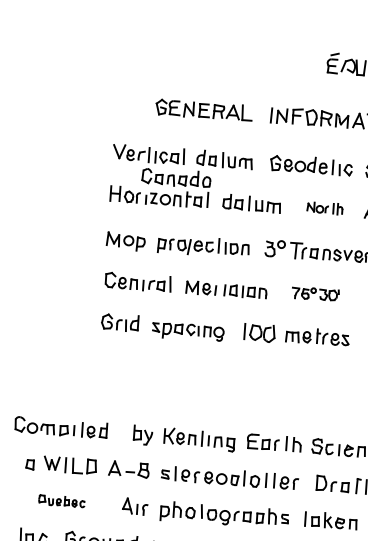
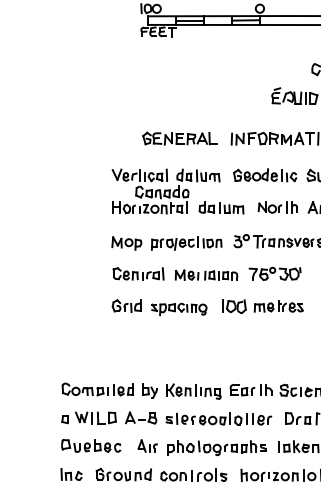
part: (324, 208) -> (277, 207), size x1.43
part: (314, 293) -> (274, 273), size x1.43
part: (60, 427) -> (97, 389), moved
part: (62, 500) -> (91, 445), size x1.67

